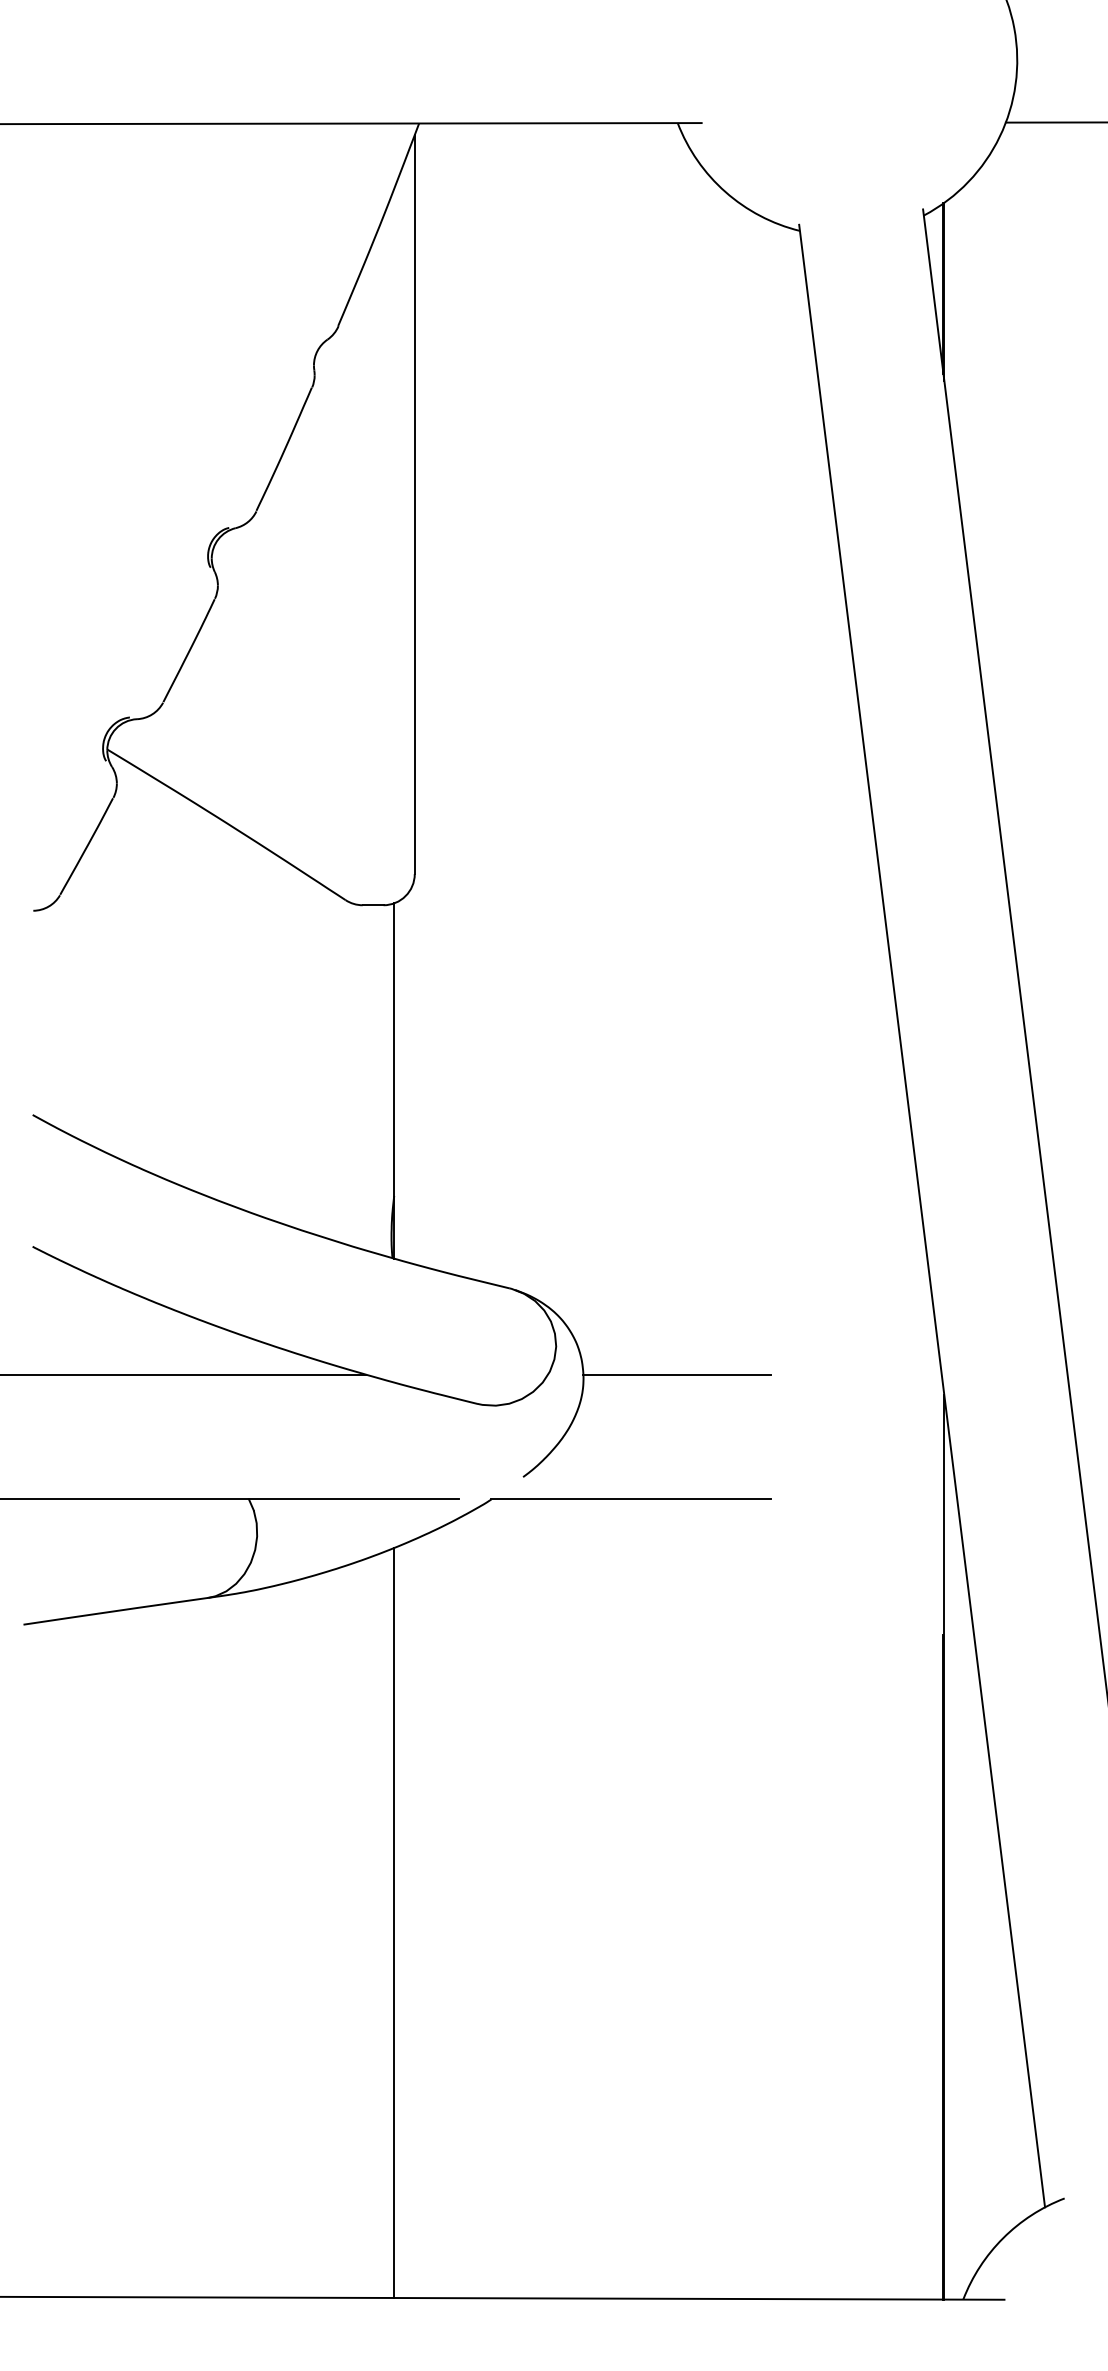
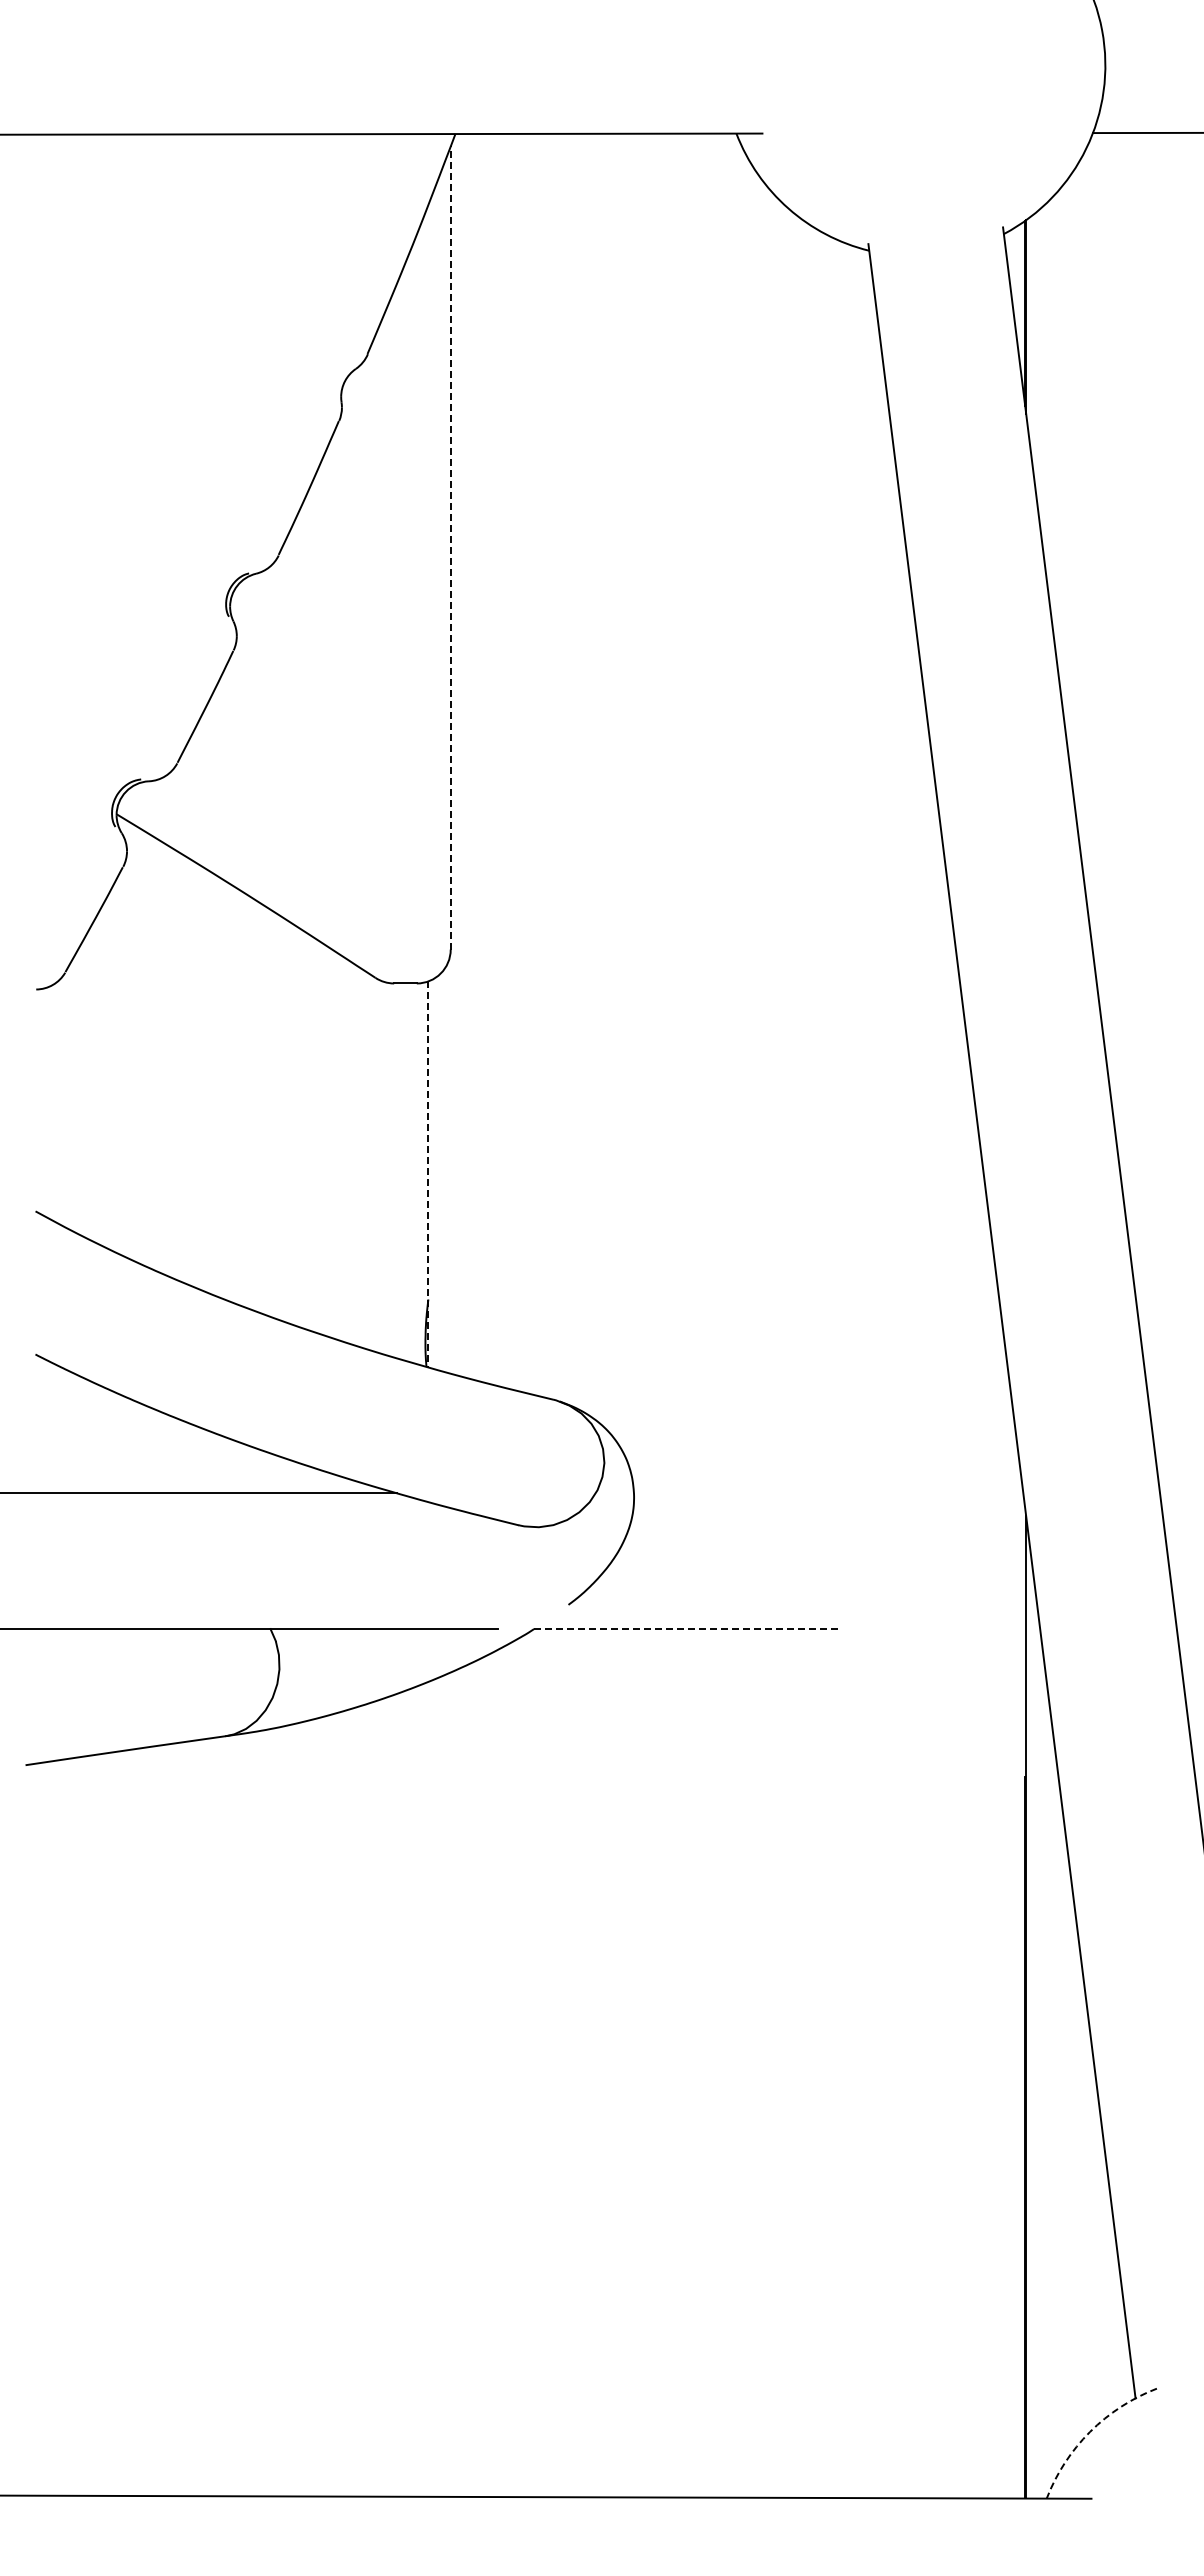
line: (414, 504) -> (450, 547), solid -> dashed
line: (394, 1081) -> (428, 1174), solid -> dashed
line: (676, 1374) -> (735, 1493), removed
line: (631, 1499) -> (686, 1629), solid -> dashed
line: (394, 1922) -> (428, 2088), removed
arc: (1003, 2237) -> (1090, 2431), solid -> dashed

